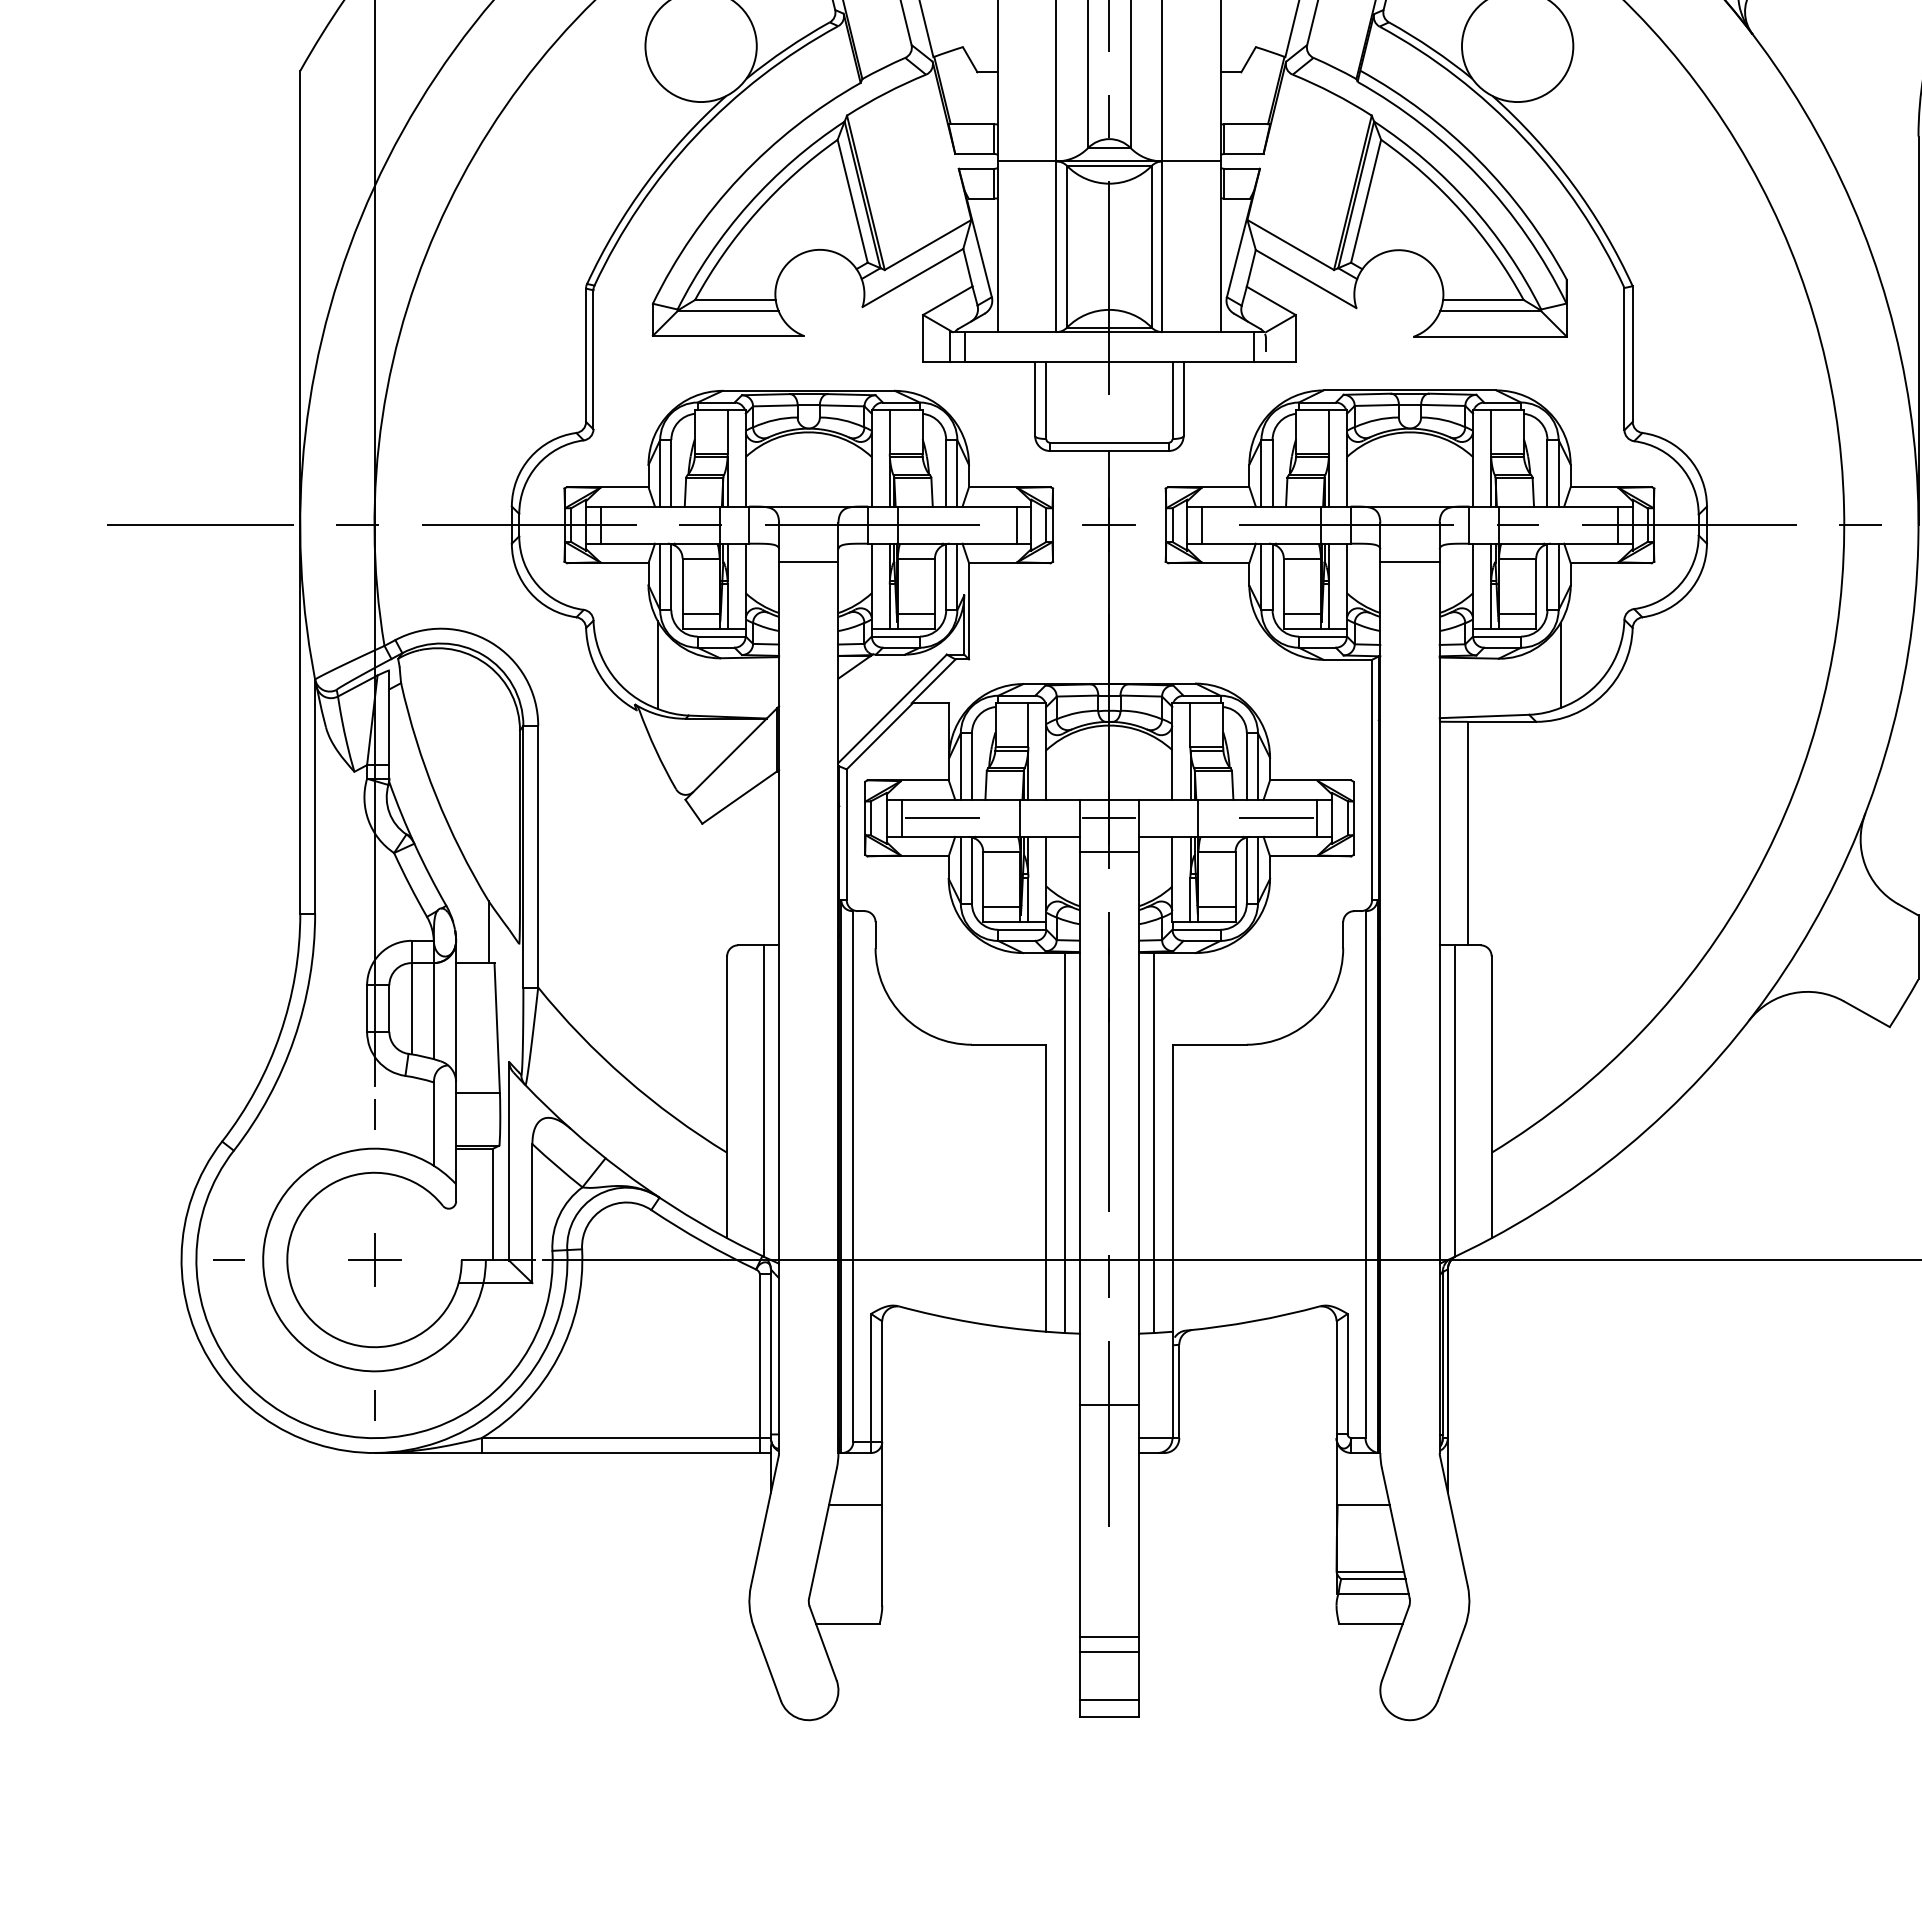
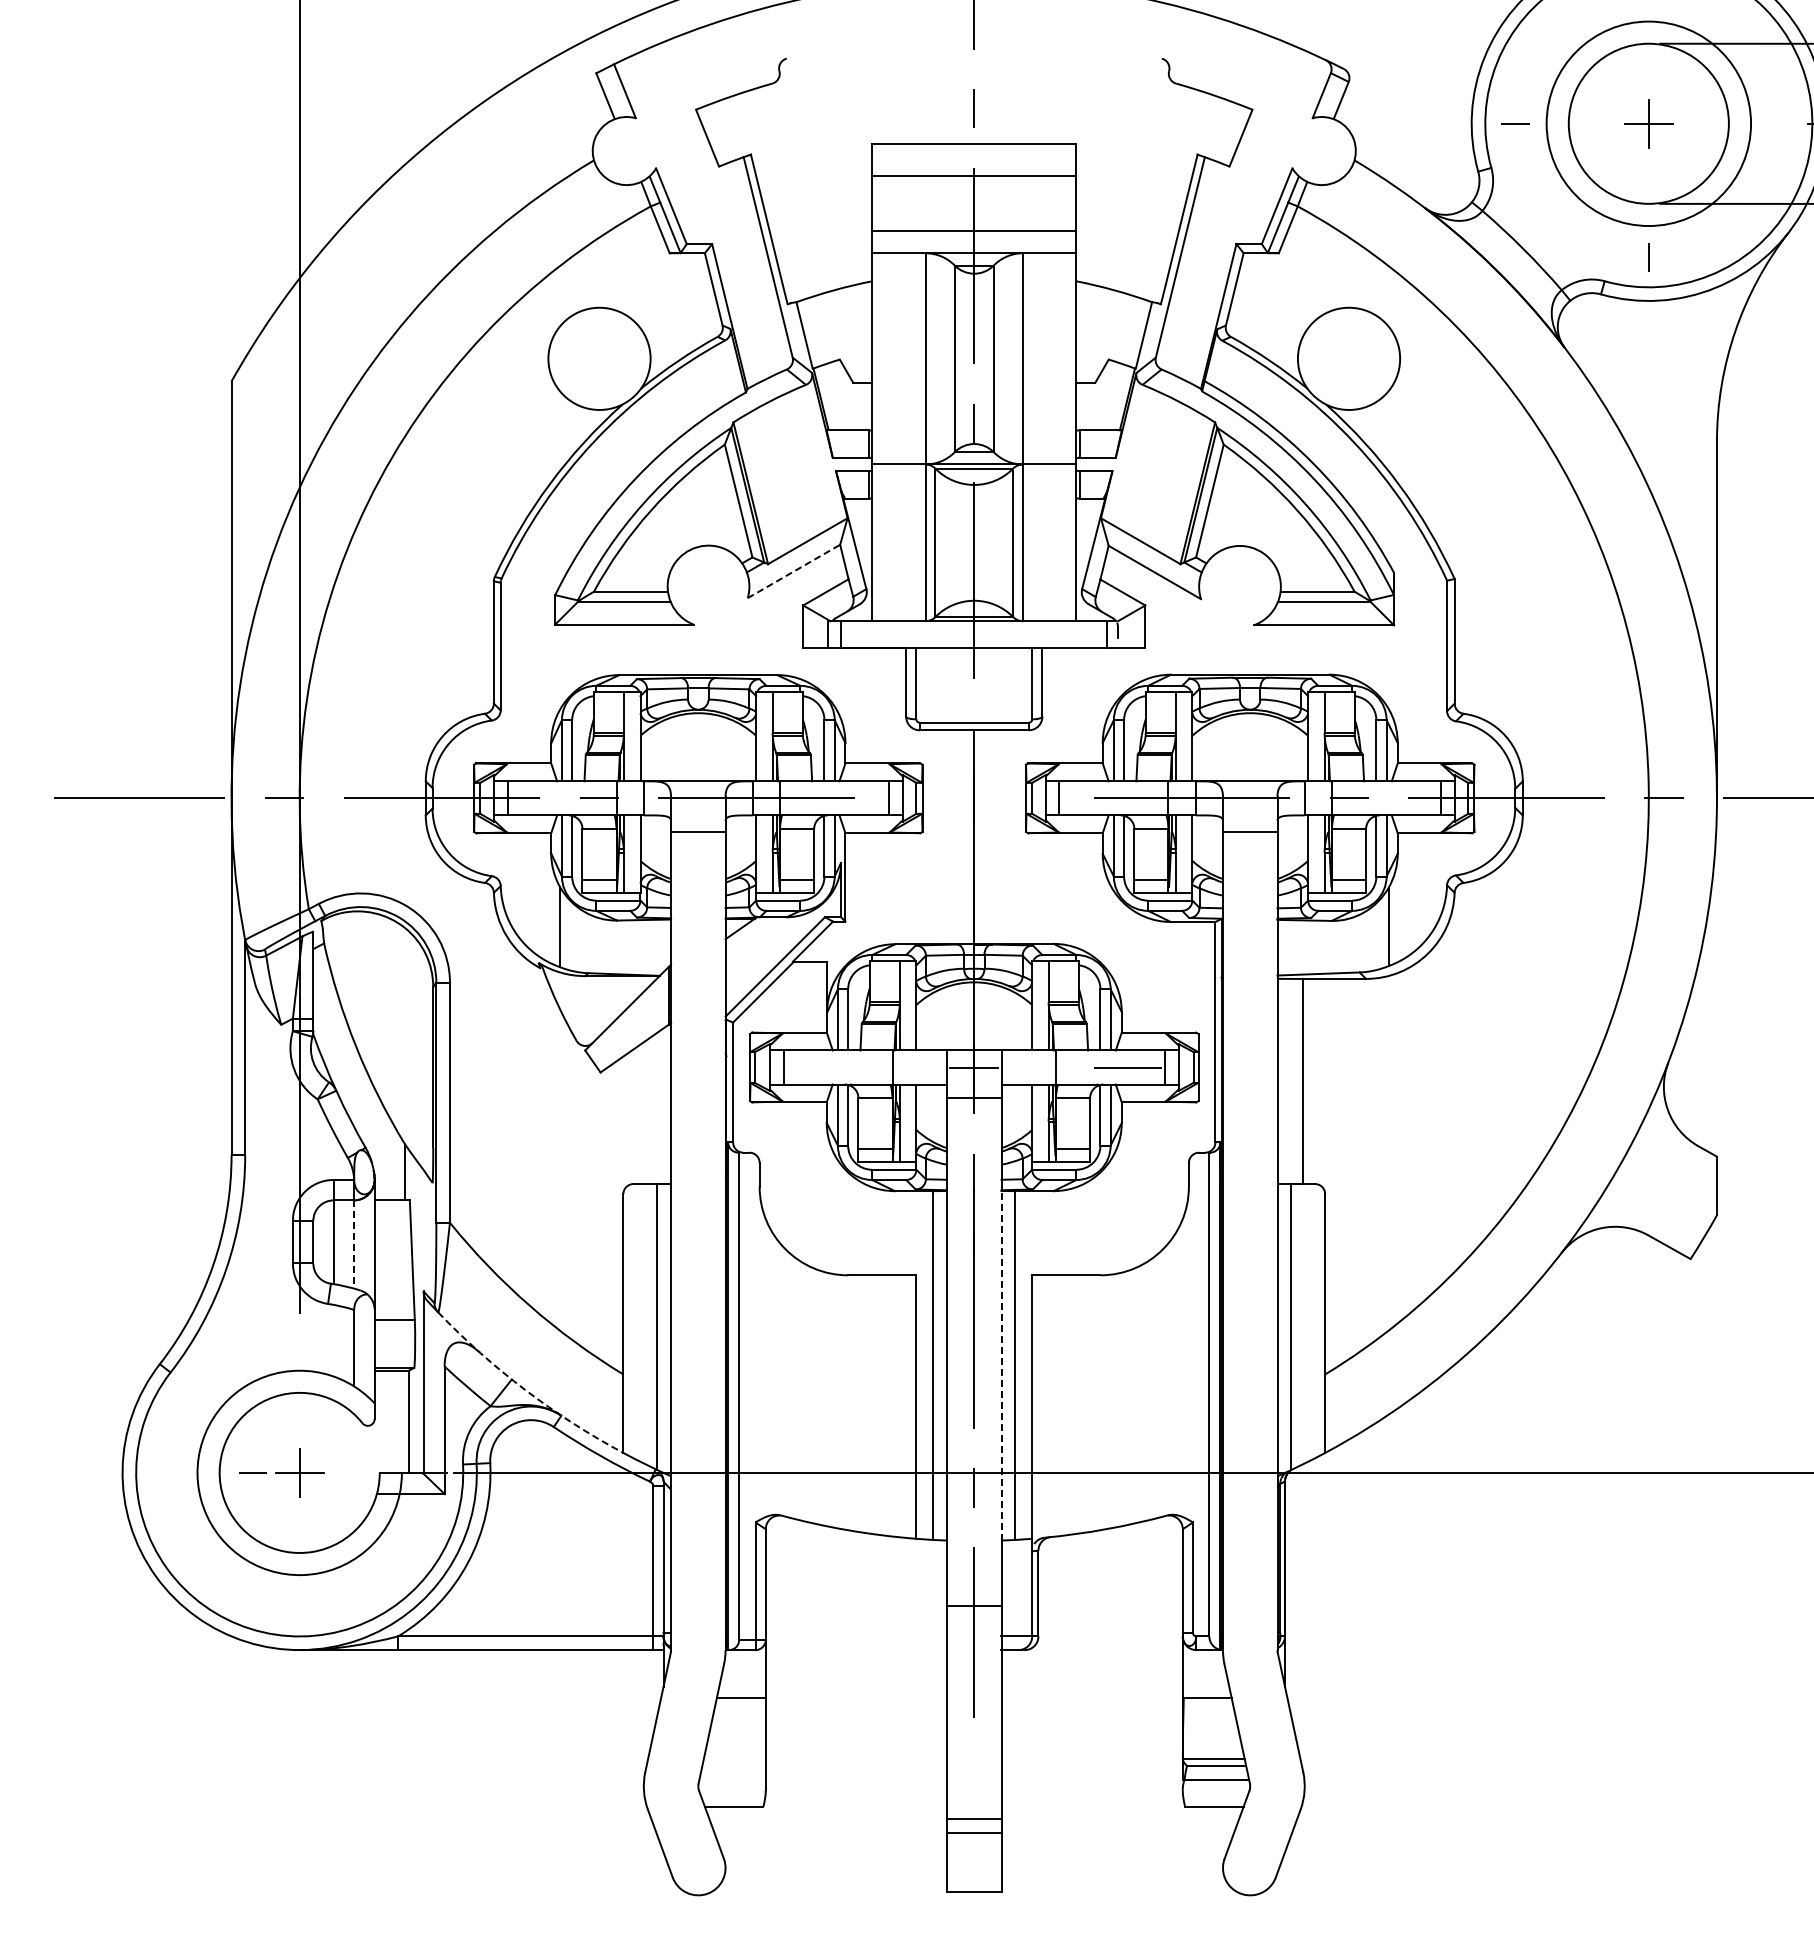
line: (913, 278) -> (794, 571), solid -> dashed
line: (1109, 525) -> (974, 798), removed
line: (941, 818) -> (820, 1067), removed
line: (434, 1012) -> (354, 1245), solid -> dashed
line: (374, 1113) -> (299, 1338), removed
line: (1139, 1142) -> (1001, 1365), solid -> dashed
arc: (620, 1169) -> (525, 1389), solid -> dashed
line: (228, 1259) -> (252, 1472), moved
line: (374, 1405) -> (299, 1606), removed
line: (1109, 1699) -> (974, 1876), removed

